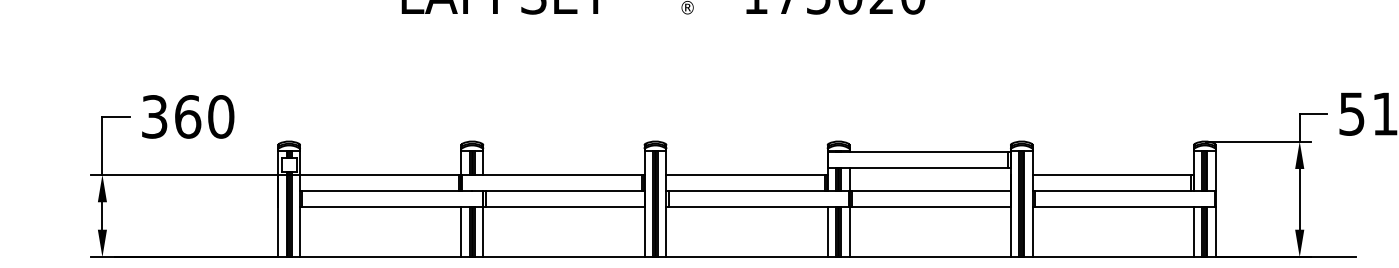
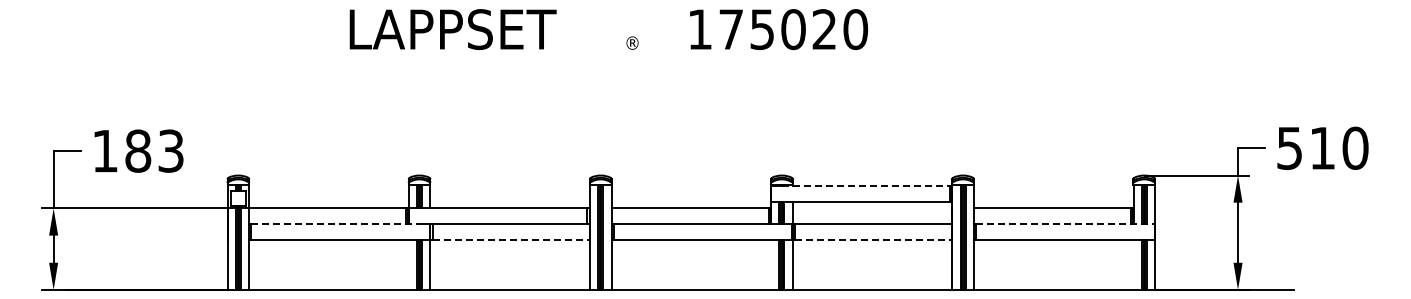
text: (188, 116) -> (138, 150), 360 -> 183
line: (918, 151) -> (860, 185), solid -> dashed
line: (387, 191) -> (335, 224), solid -> dashed
line: (1125, 191) -> (1065, 224), solid -> dashed
line: (565, 207) -> (511, 240), solid -> dashed
line: (931, 207) -> (873, 240), solid -> dashed
line: (461, 231) -> (408, 264), removed
line: (828, 231) -> (771, 264), removed
line: (1194, 231) -> (1133, 264), removed

